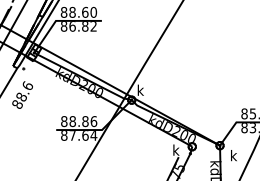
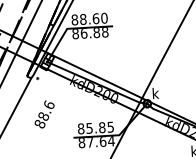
text: (93, 26) -> (104, 32), 86.82 -> 86.88
text: (22, 94) -> (44, 113), moved
text: (83, 121) -> (100, 127), 88.86 -> 85.85

